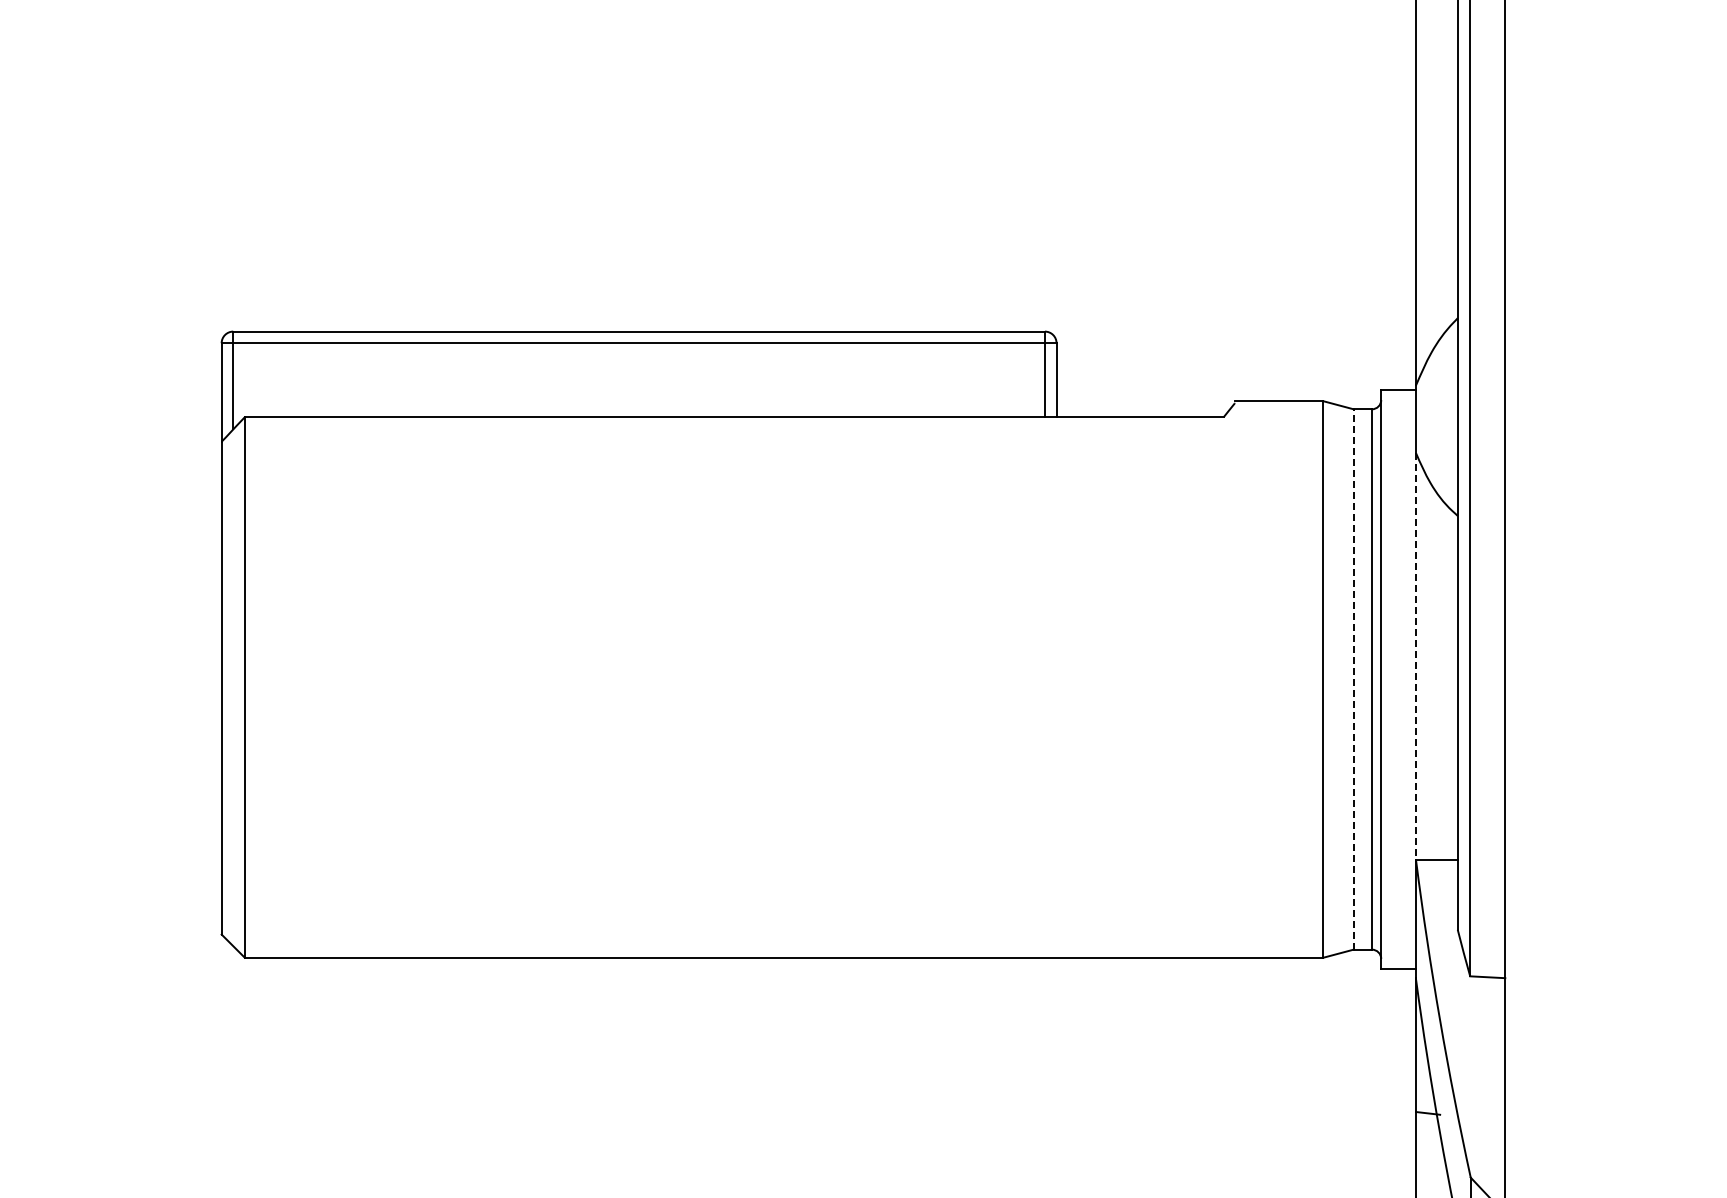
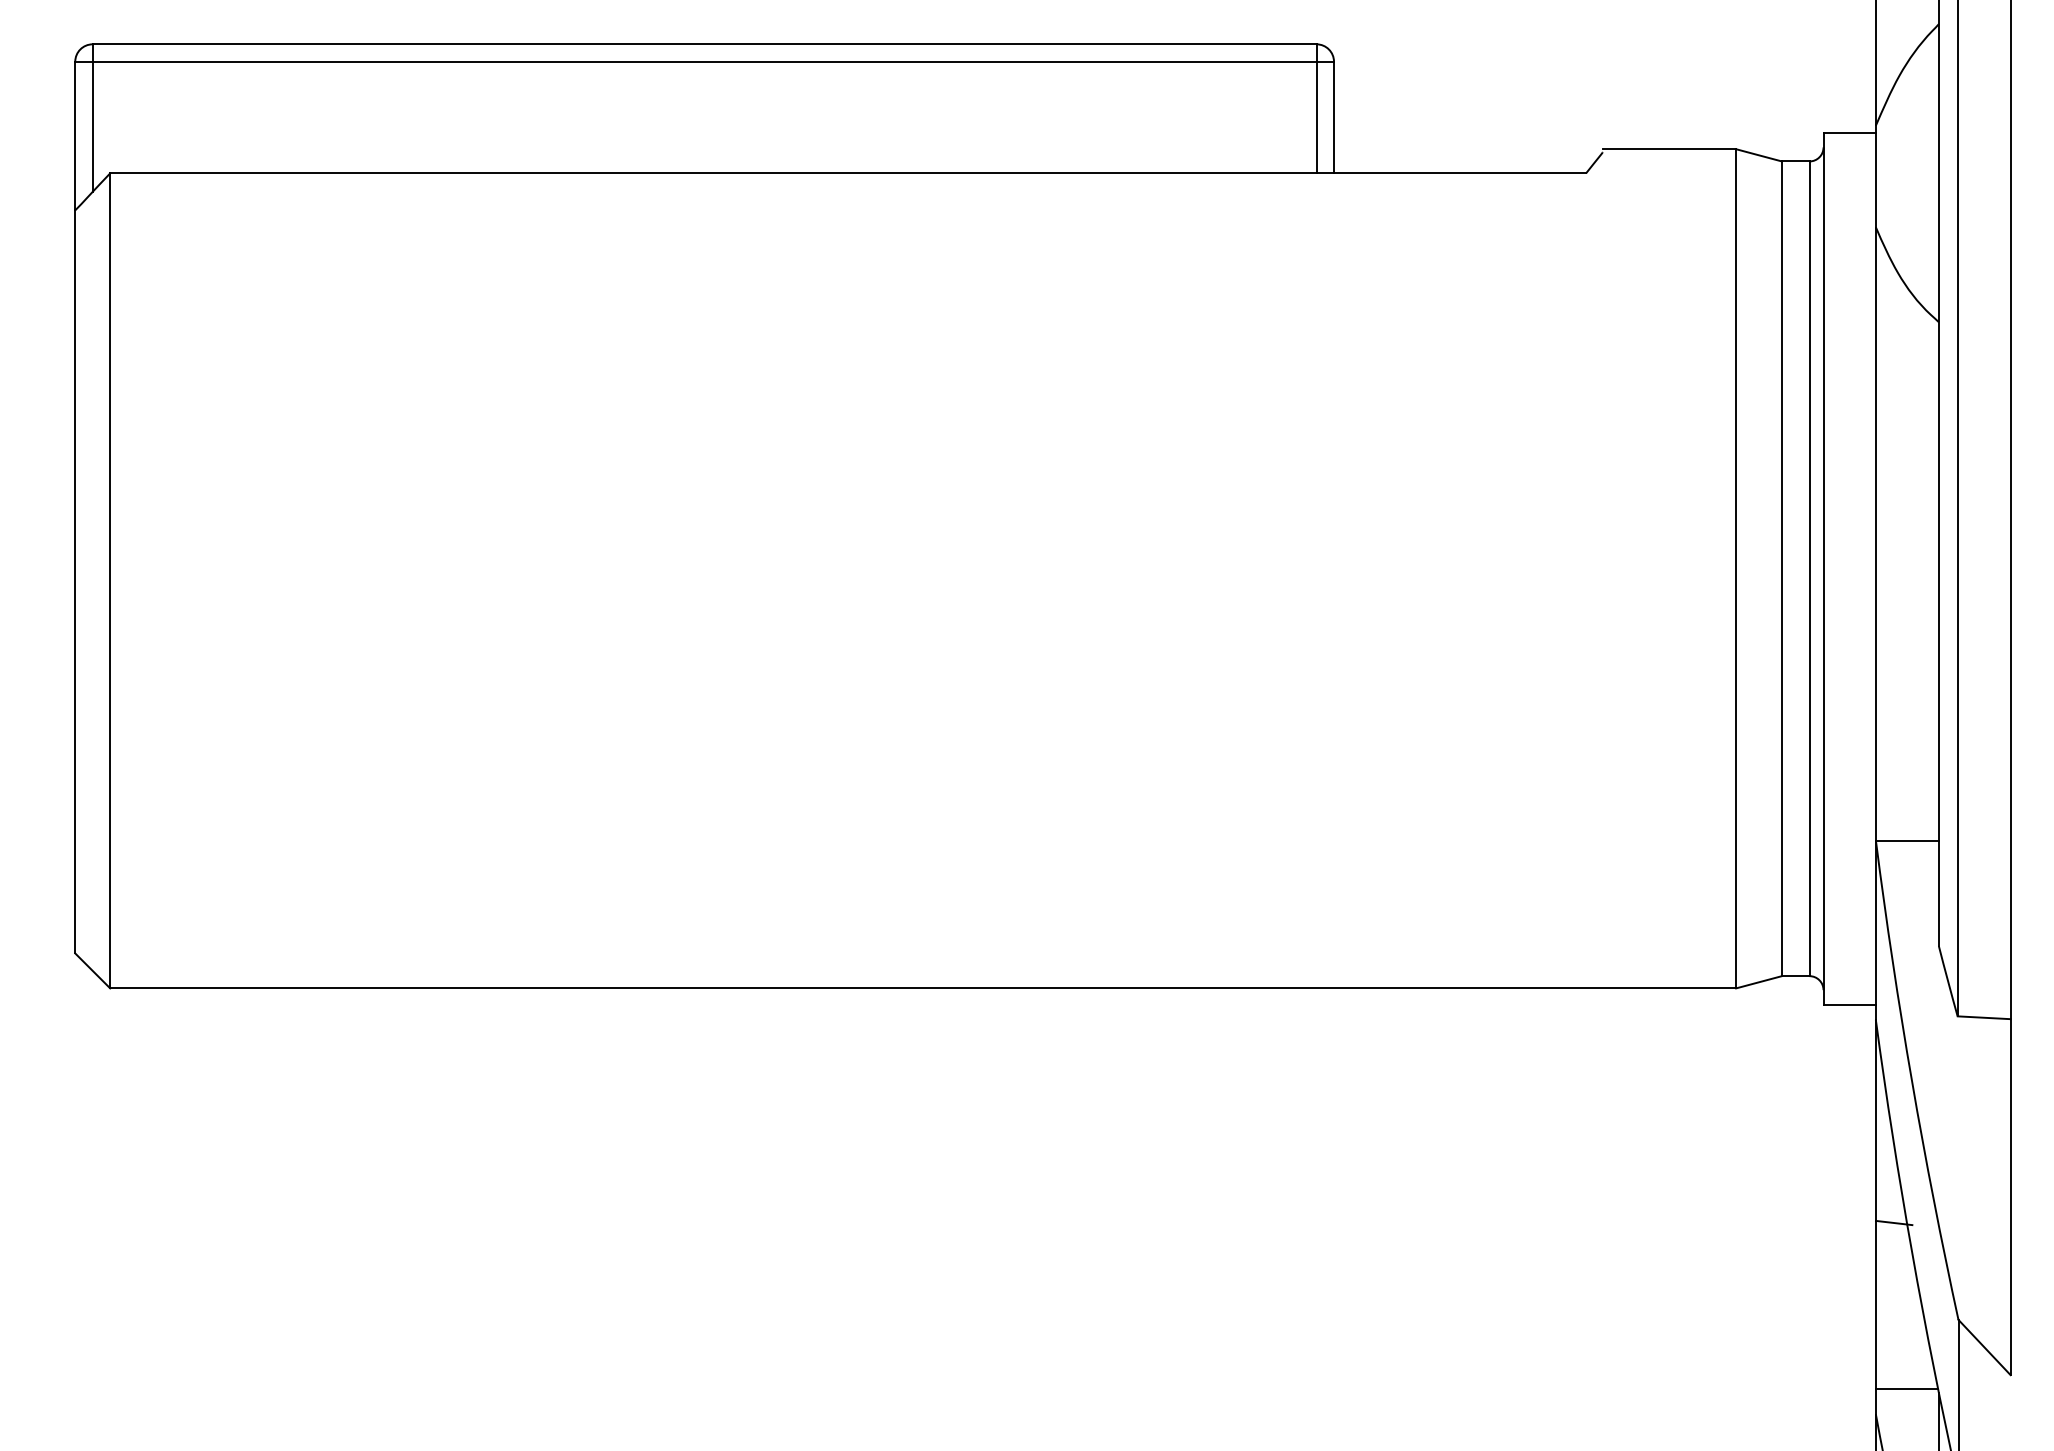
line: (1416, 657) -> (1876, 535), dashed -> solid
line: (1353, 678) -> (1781, 567), dashed -> solid

